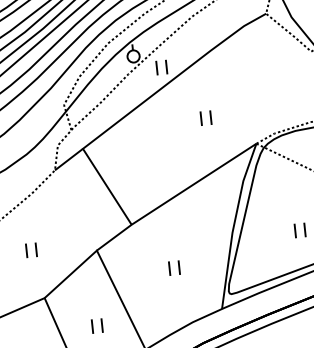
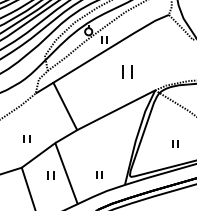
part: (204, 118) -> (126, 72), size x1.6
part: (30, 249) -> (26, 138), moved
part: (174, 267) -> (99, 174), moved
part: (96, 326) -> (50, 175), moved

